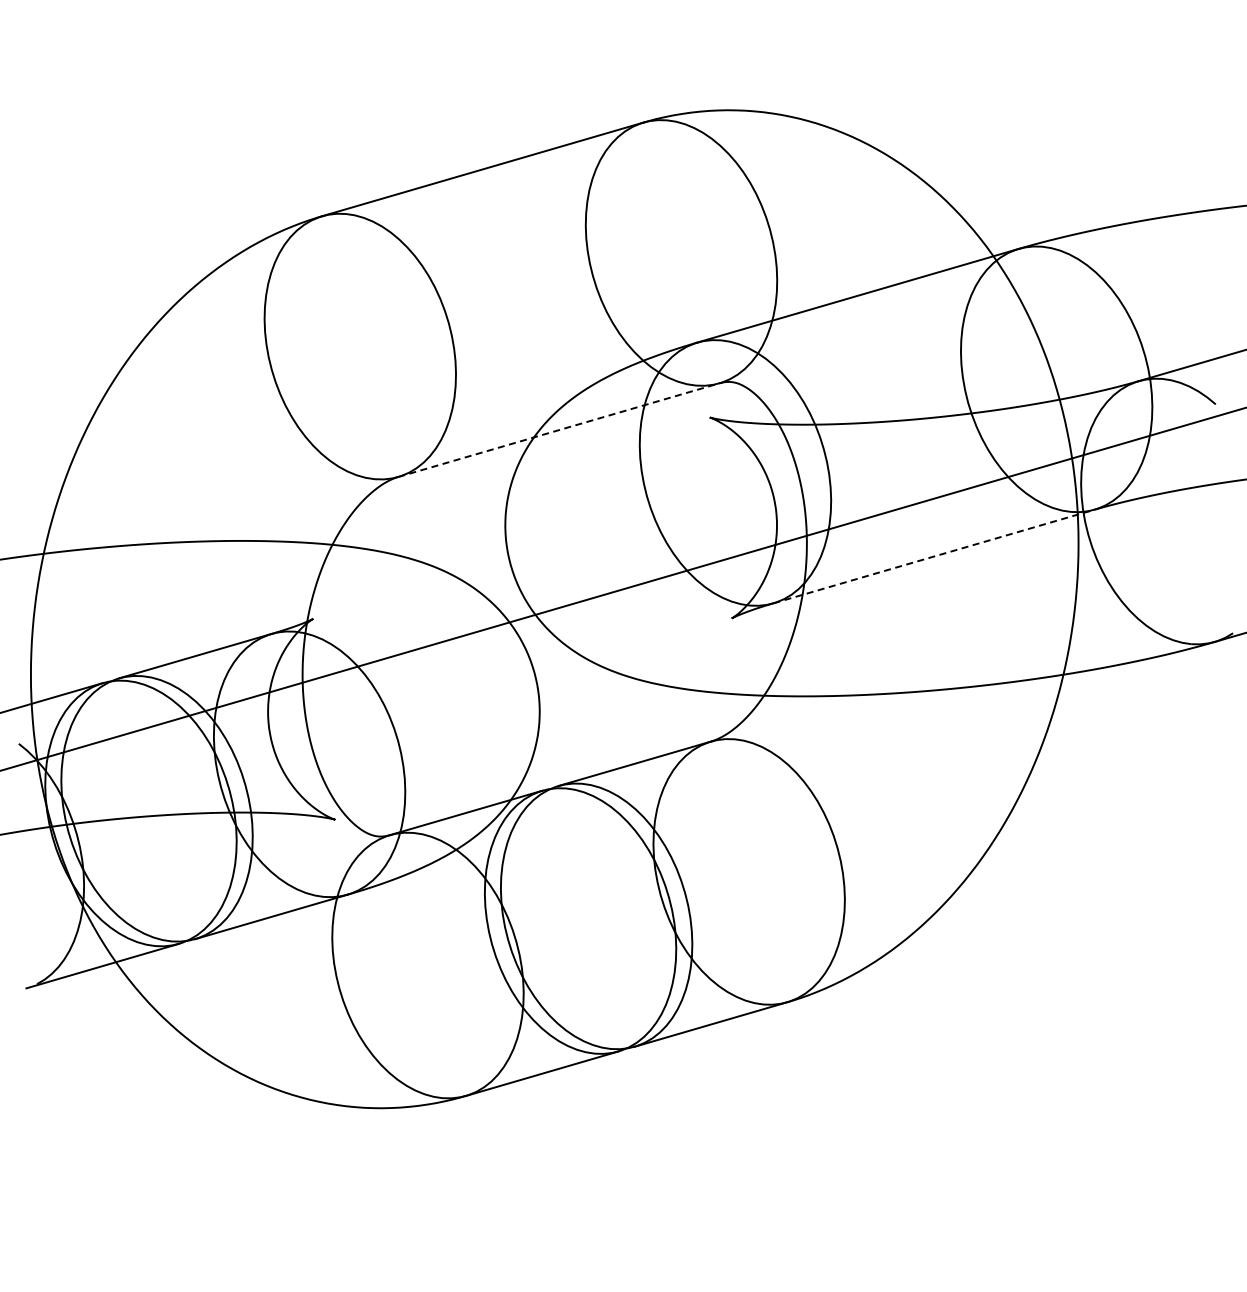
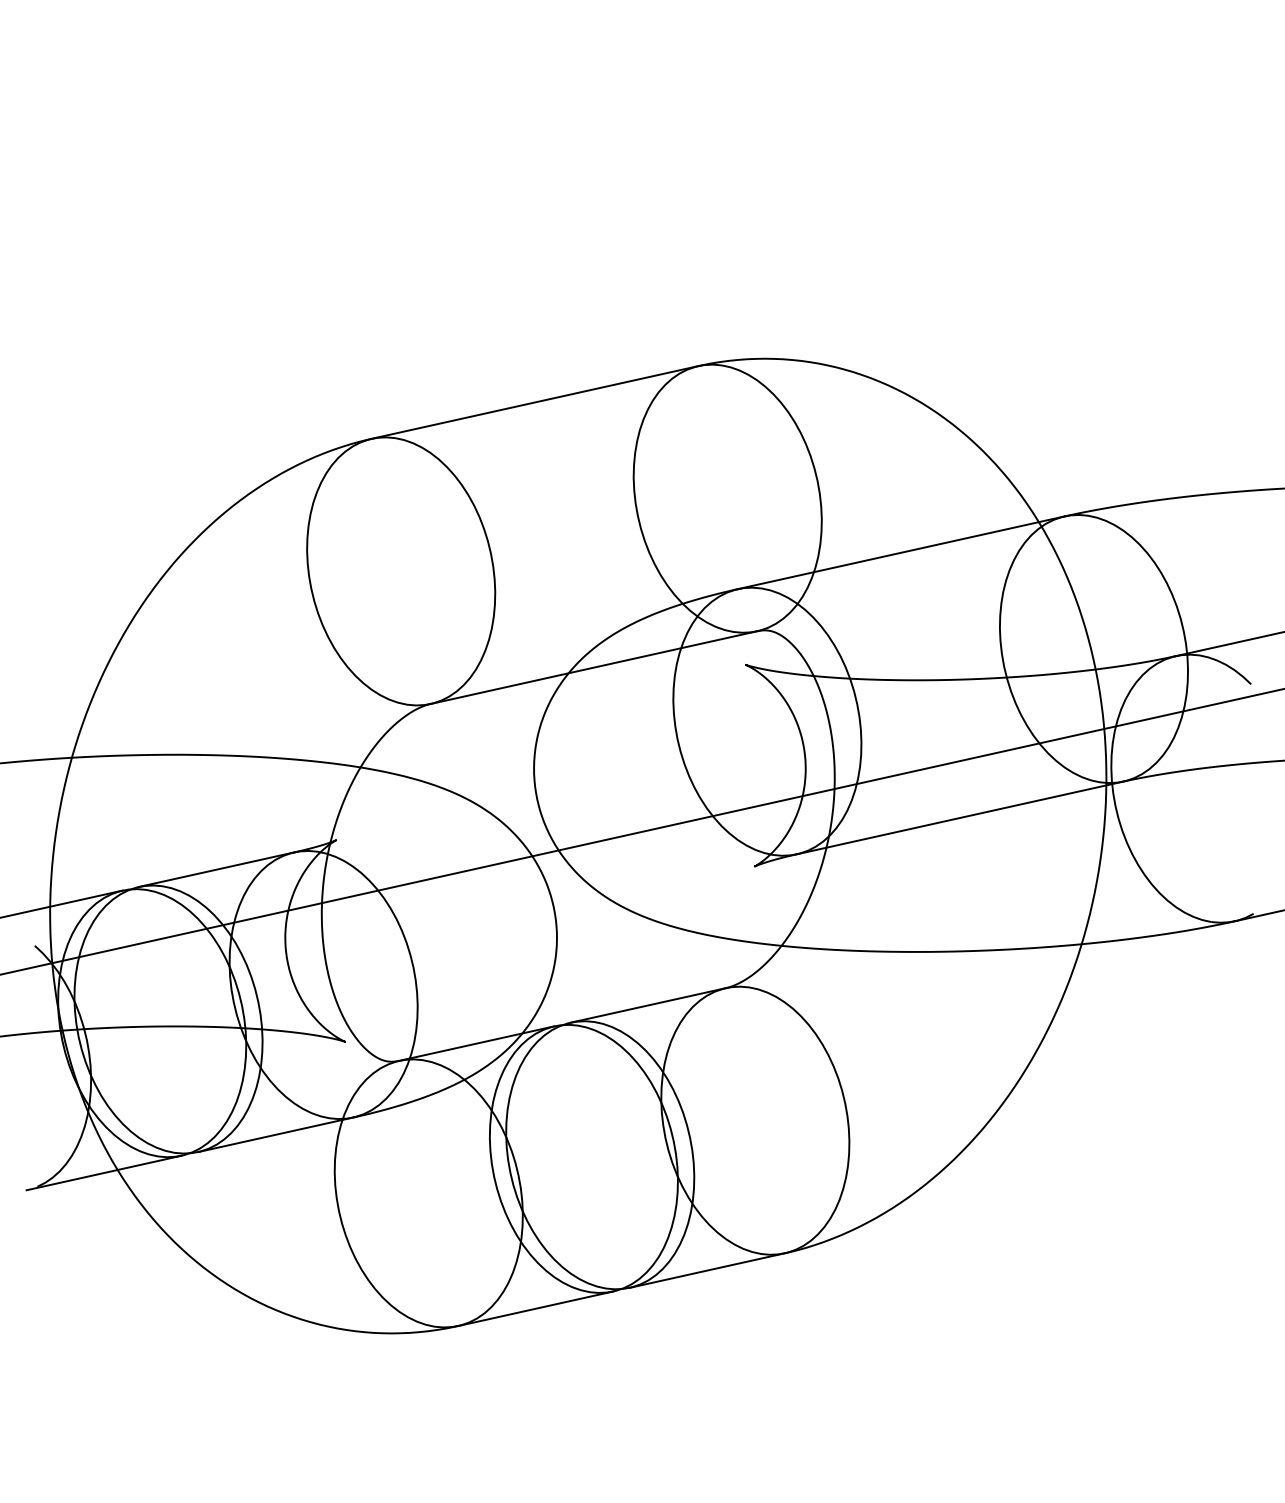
line: (559, 430) -> (594, 667), dashed -> solid
line: (934, 556) -> (960, 817), dashed -> solid

